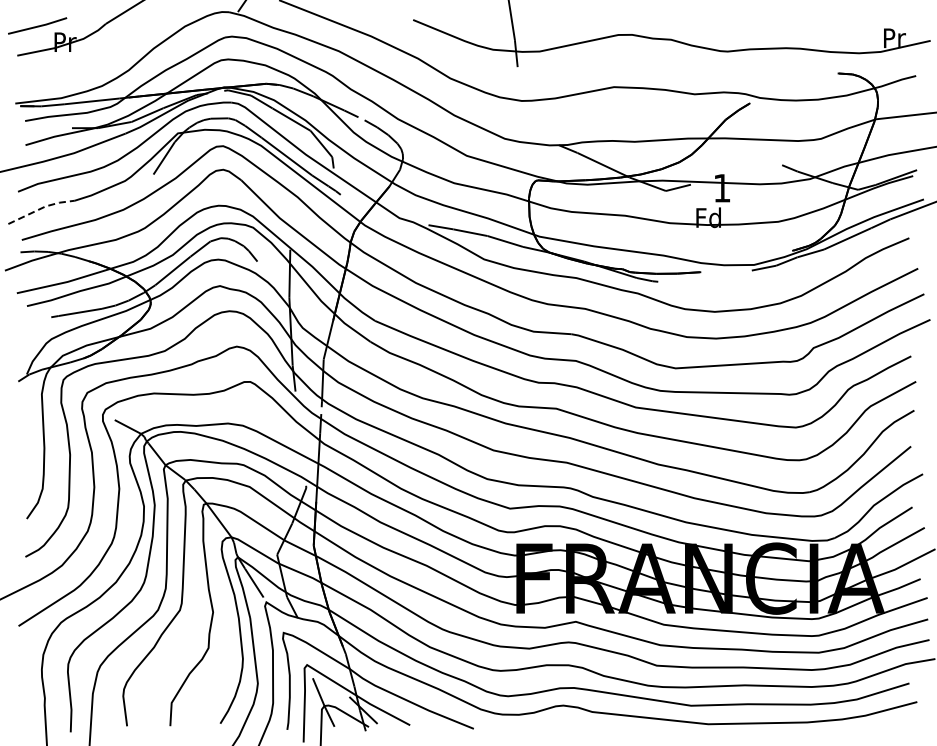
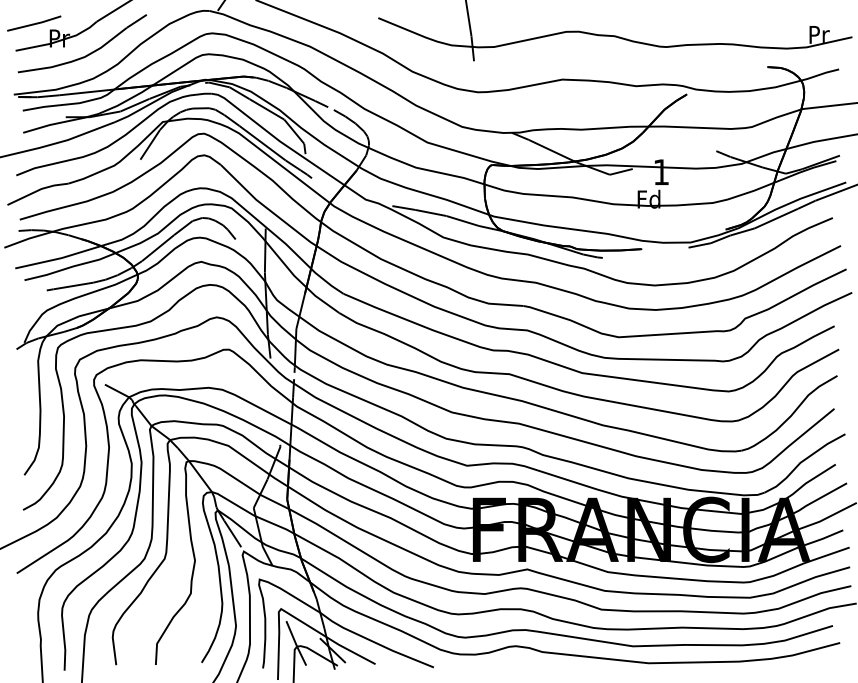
part: (95, 59) -> (87, 54), added
line: (42, 208) -> (38, 190), dashed -> solid

